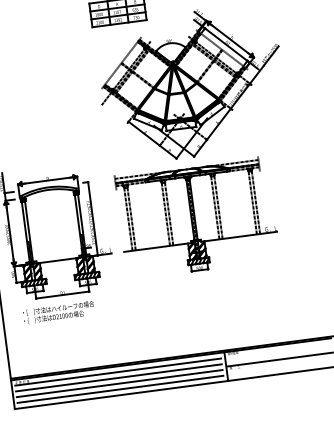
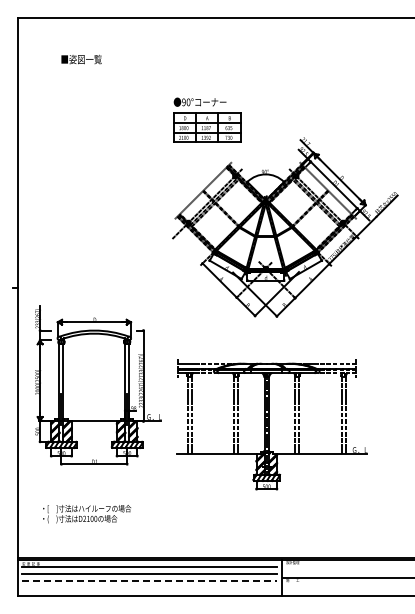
part: (196, 217) -> (271, 424), moved
text: (58, 313) -> (86, 514), moved
line: (119, 383) -> (149, 581), solid -> dashed
line: (120, 389) -> (149, 588), removed

